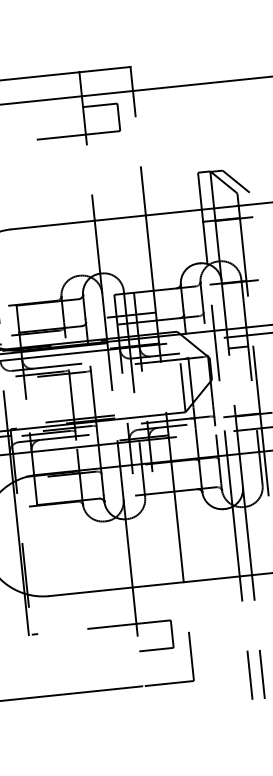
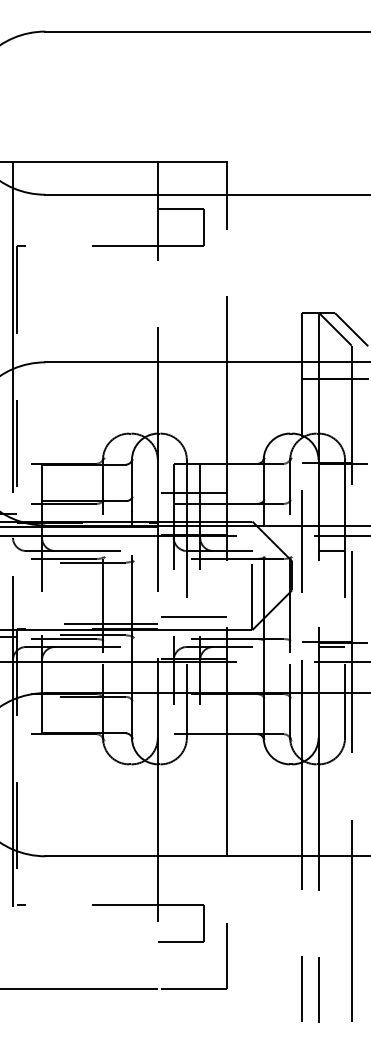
line: (140, 406) -> (193, 616), added
line: (245, 418) -> (331, 646), added

